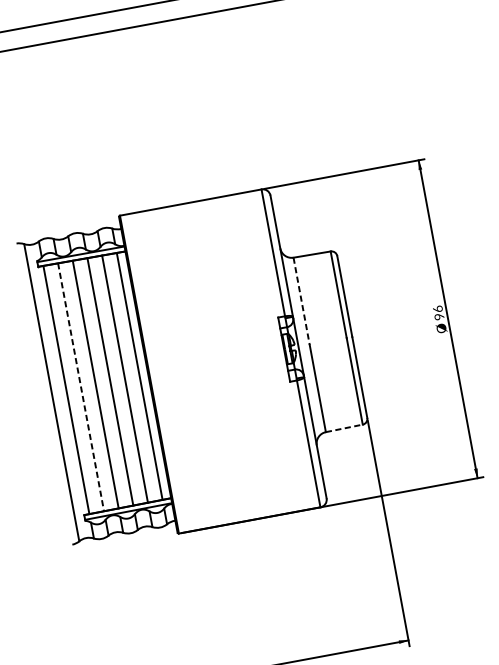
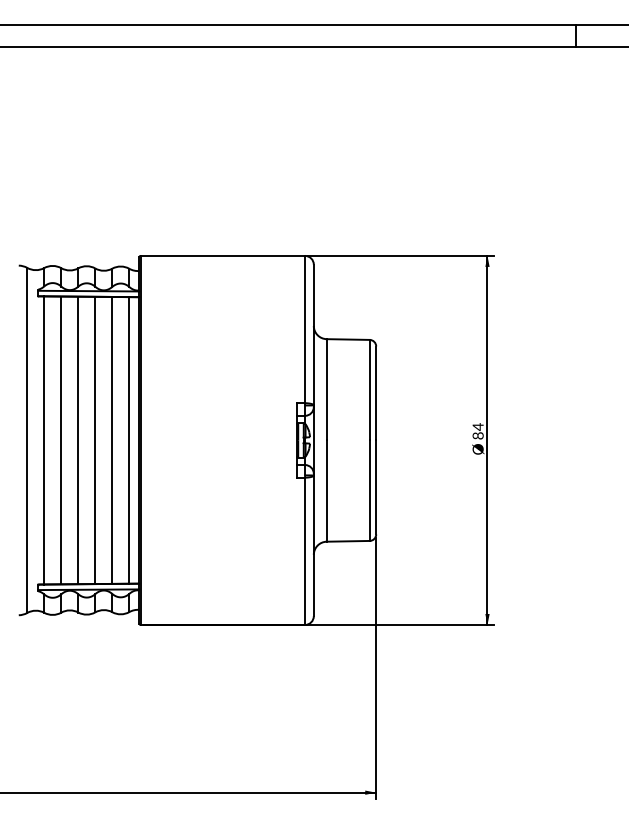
line: (301, 301) -> (326, 389), dashed -> solid
text: (438, 313) -> (478, 431), 96 -> 84
line: (81, 387) -> (61, 440), dashed -> solid
line: (344, 428) -> (348, 541), dashed -> solid

